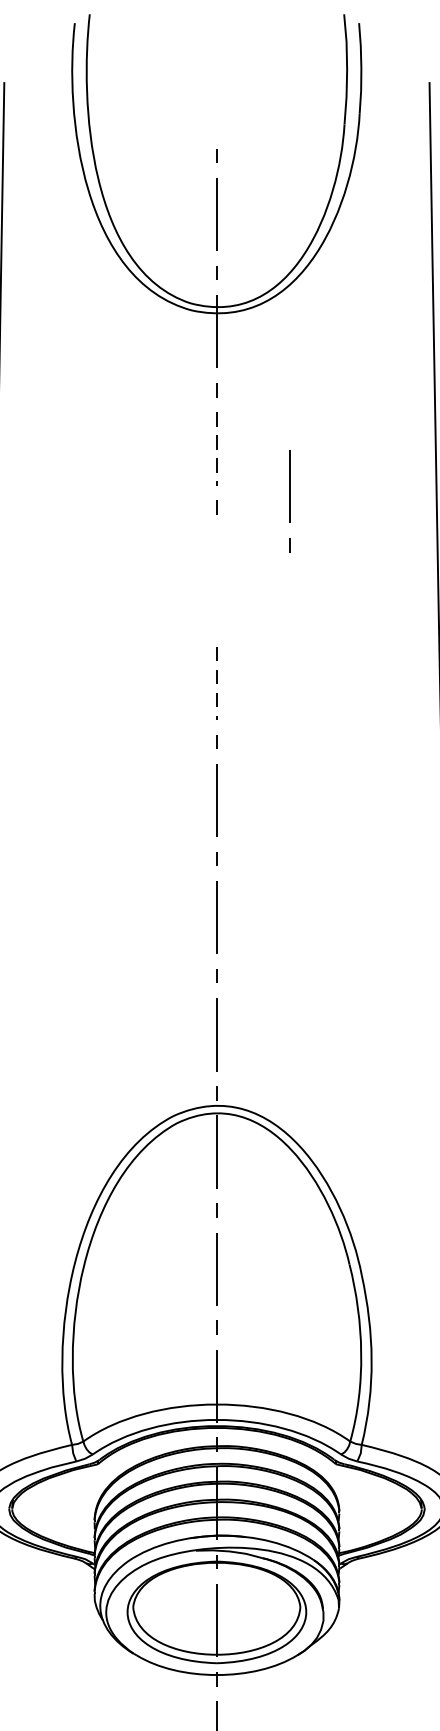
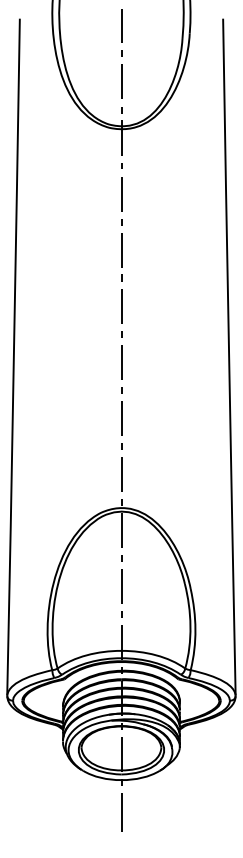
line: (216, 96) -> (121, 25), added
line: (216, 449) -> (121, 194), dashed -> solid
line: (290, 502) -> (121, 257), moved
line: (216, 684) -> (121, 306), dashed -> solid

